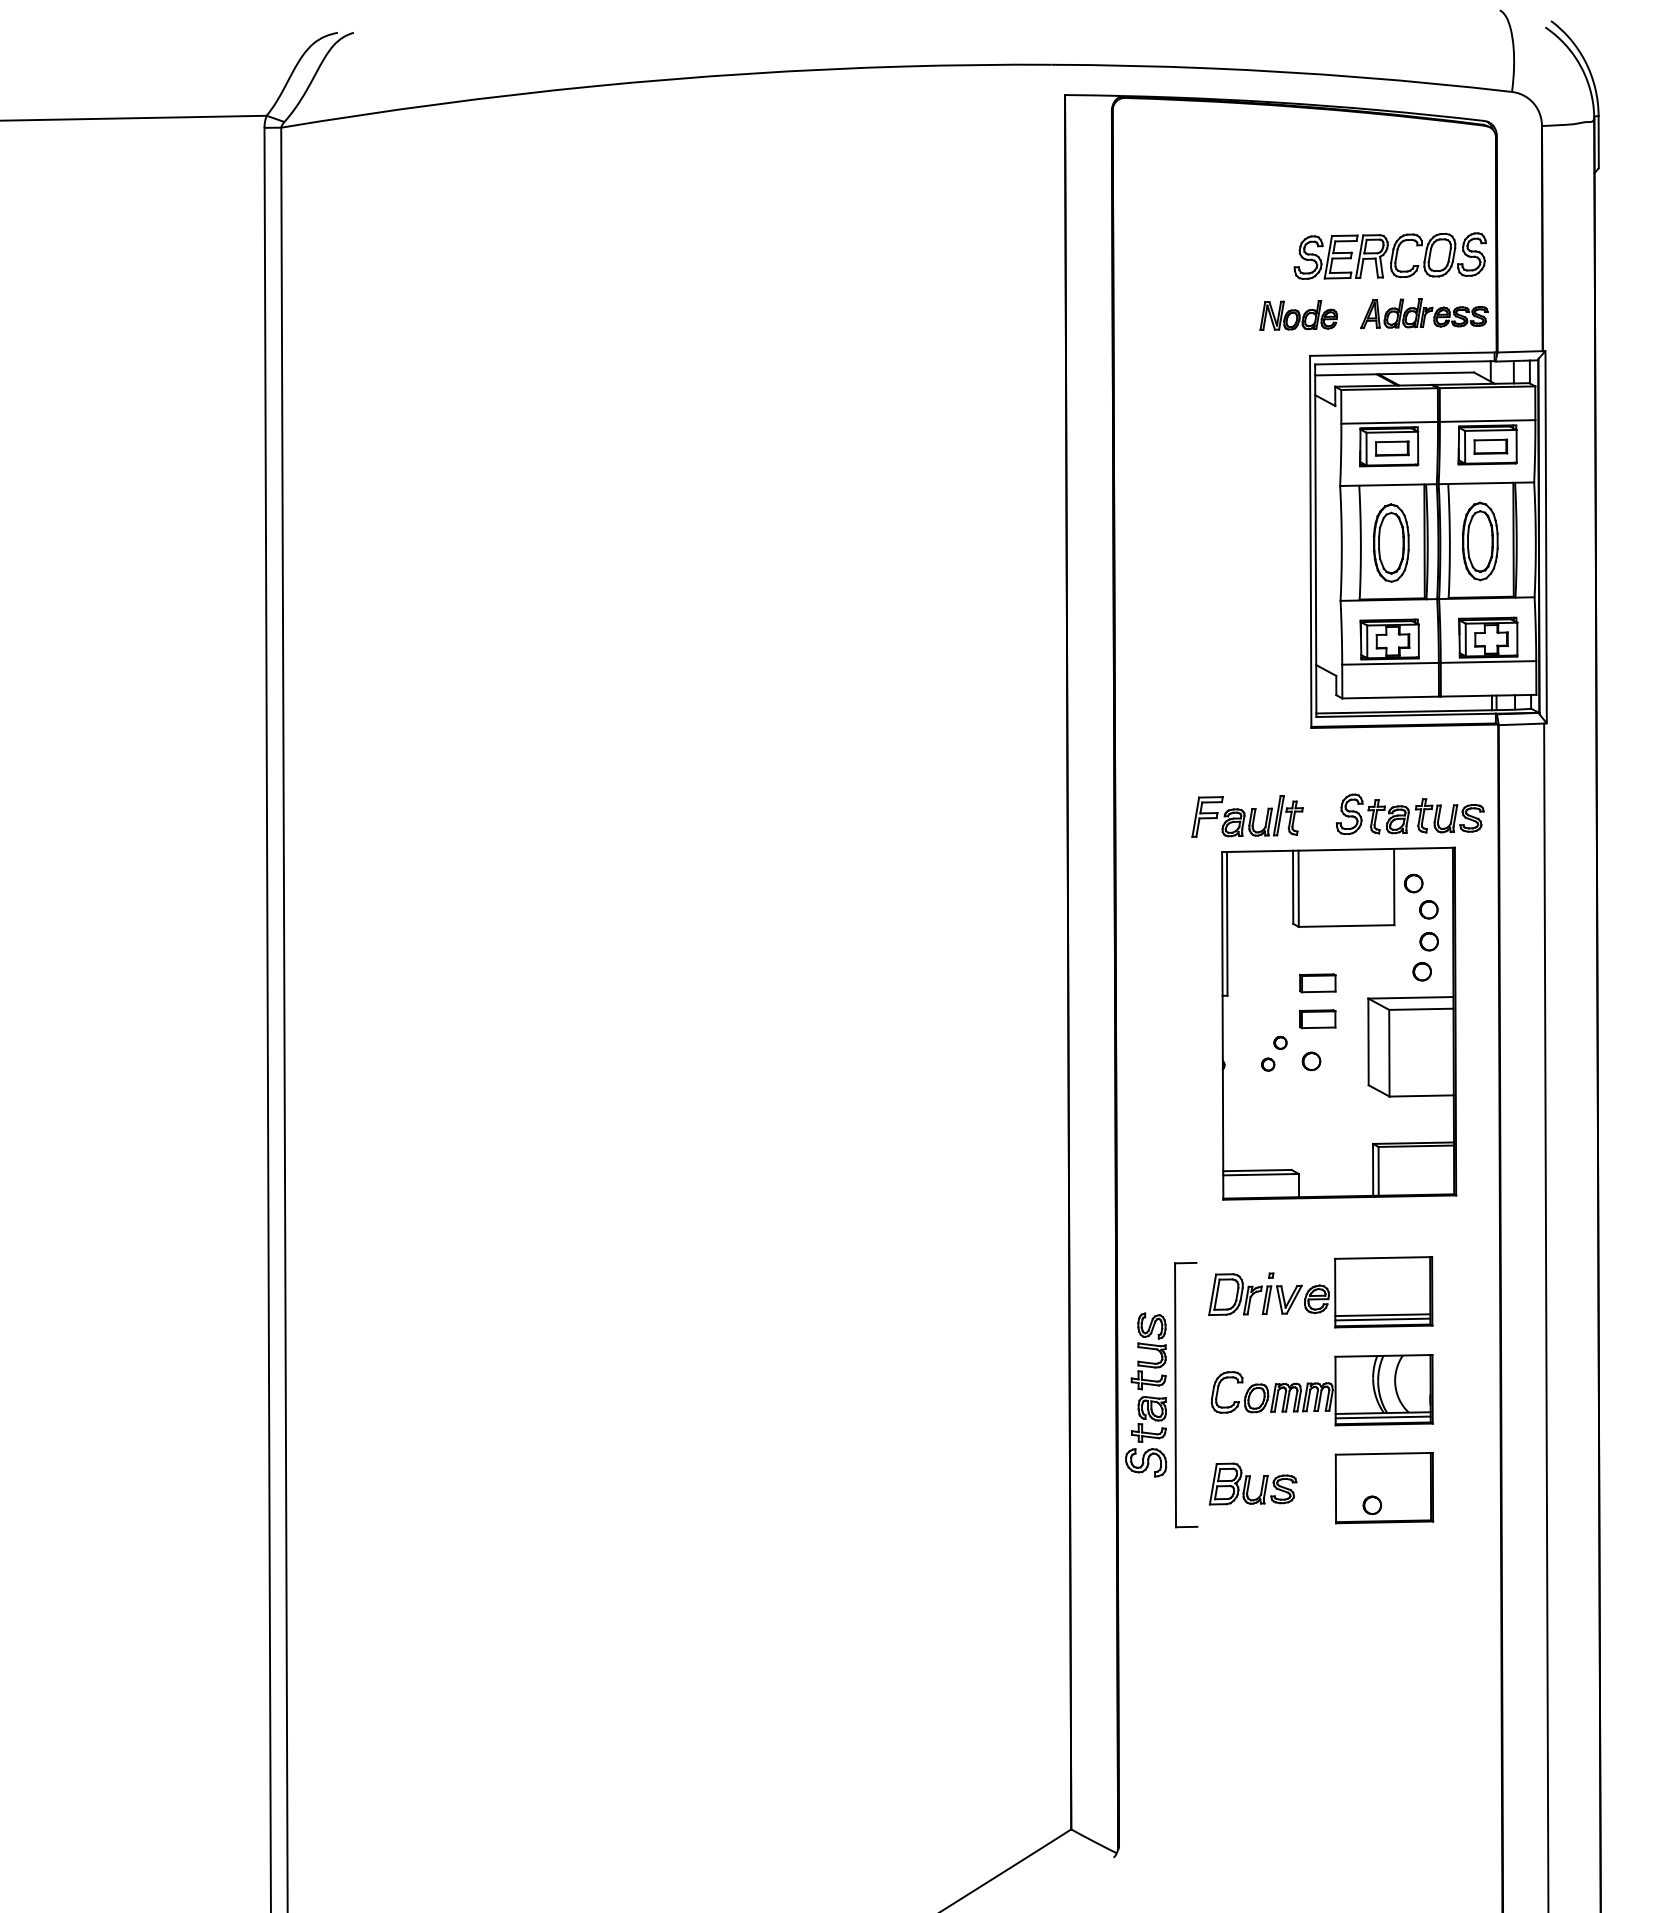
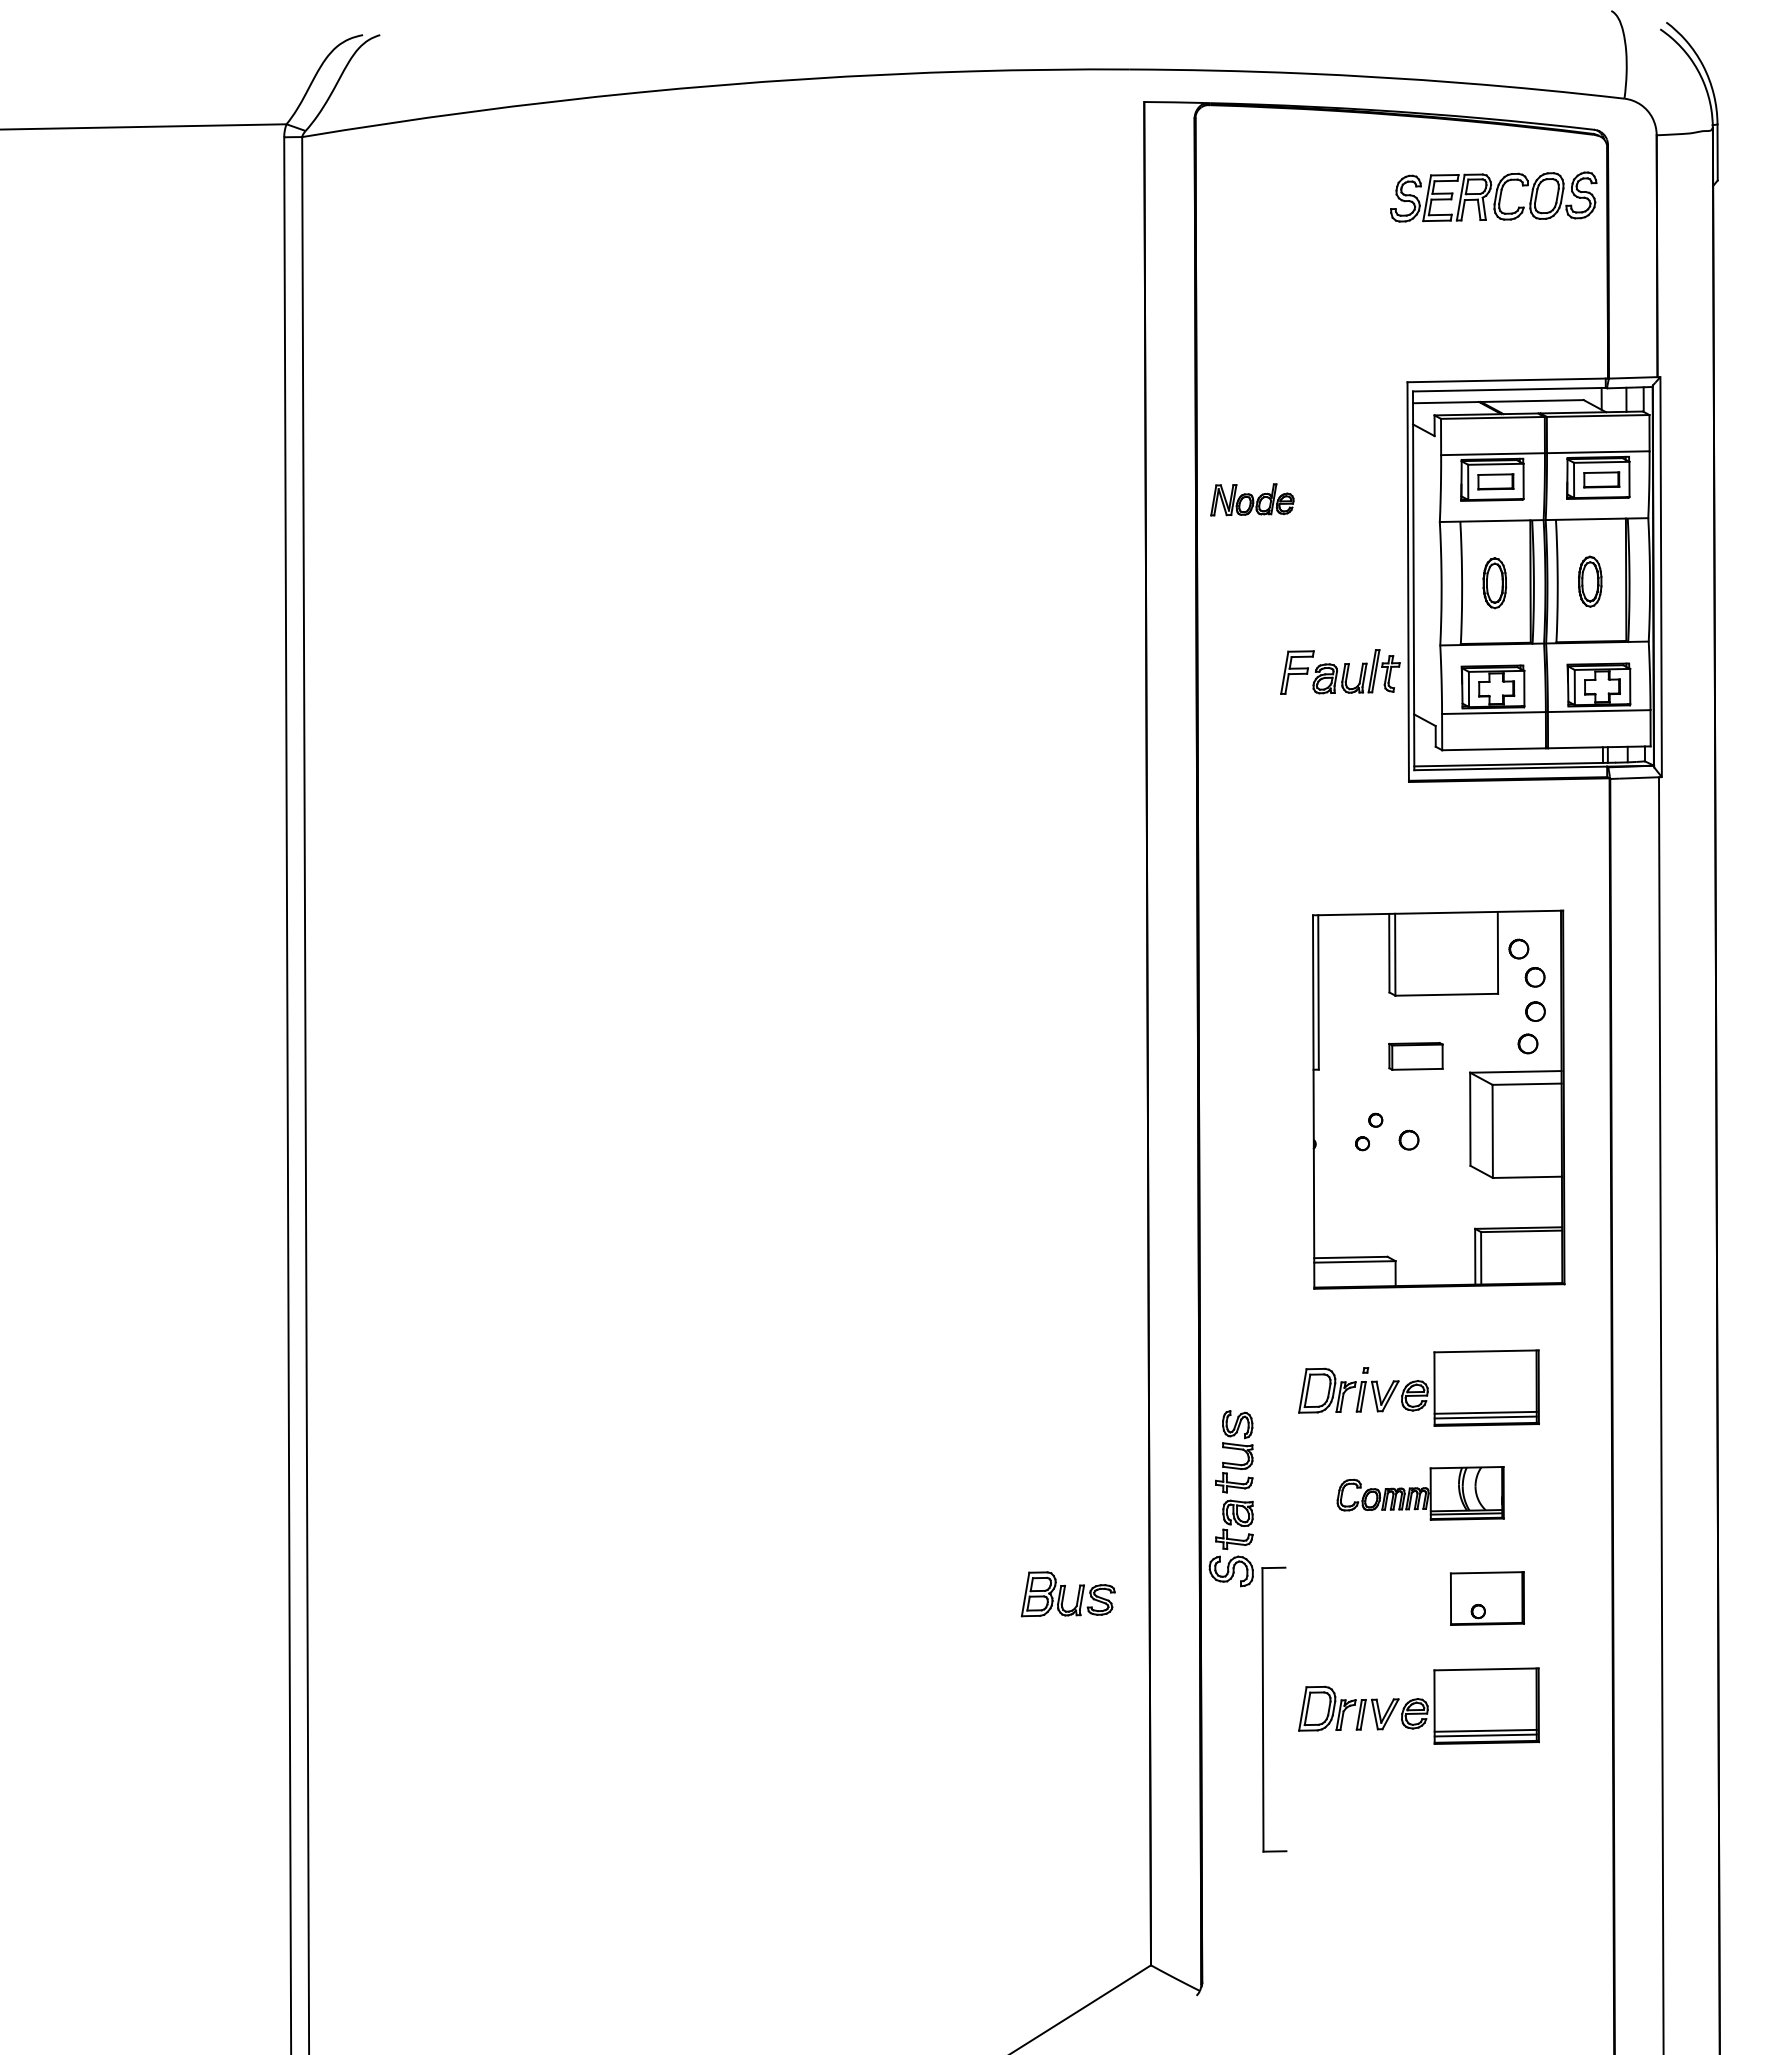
part: (1390, 255) -> (1493, 196), moved
part: (1423, 313) -> (1529, 336), removed
part: (1298, 315) -> (1252, 499), moved
part: (1479, 541) -> (1589, 581), size x0.6
part: (1391, 542) -> (1494, 582), size x0.6
part: (1409, 814) -> (1514, 874), removed
part: (1247, 815) -> (1340, 671), moved
part: (1317, 982) -> (1415, 1055), size x1.4
part: (1317, 1018) -> (1415, 1094), removed
part: (1322, 1390) -> (1420, 1493), size x0.7
part: (1176, 1394) -> (1263, 1709), moved
part: (1252, 1484) -> (1067, 1594), moved
part: (1384, 1487) -> (1487, 1598), size x0.7
part: (1320, 1587) -> (1418, 1705), added

